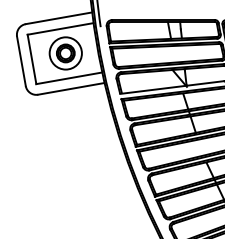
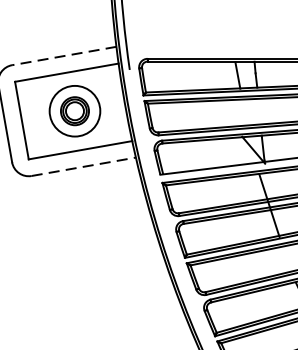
line: (59, 18) -> (65, 56), solid -> dashed
line: (71, 88) -> (83, 166), solid -> dashed

